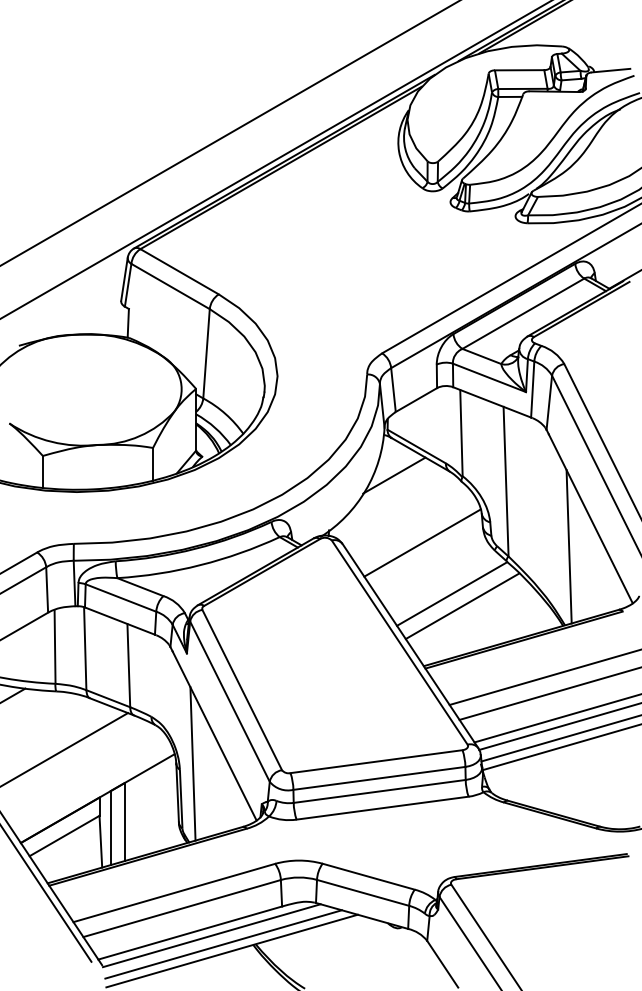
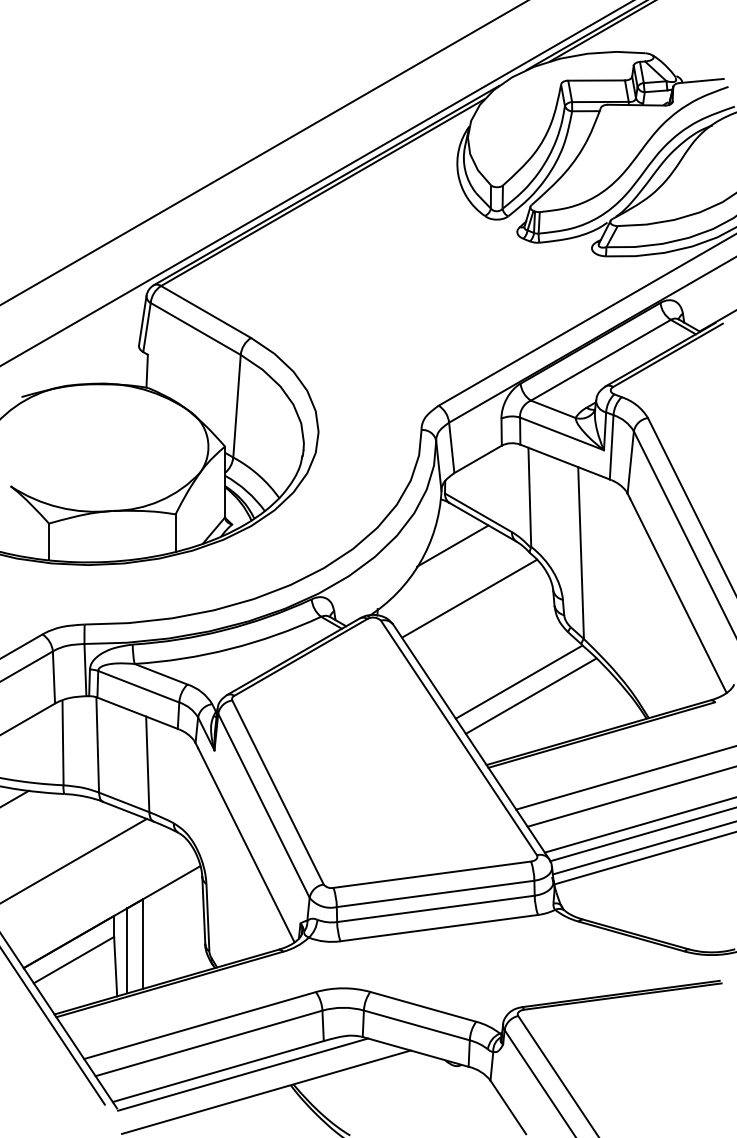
line: (422, 542) -> (470, 597), moved
line: (568, 546) -> (652, 627), removed
line: (192, 763) -> (220, 876), removed
line: (223, 944) -> (256, 1084), removed

